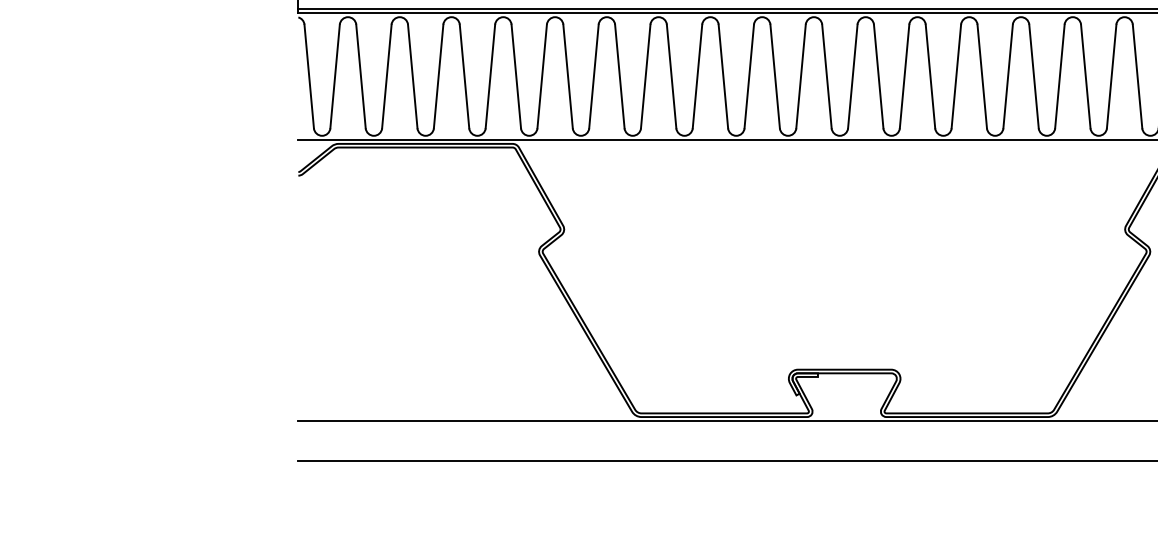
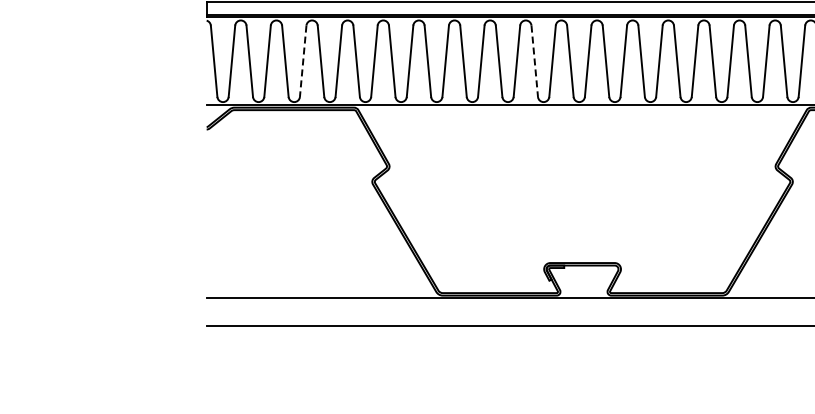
line: (439, 76) -> (303, 61), solid -> dashed
line: (774, 76) -> (534, 61), solid -> dashed

